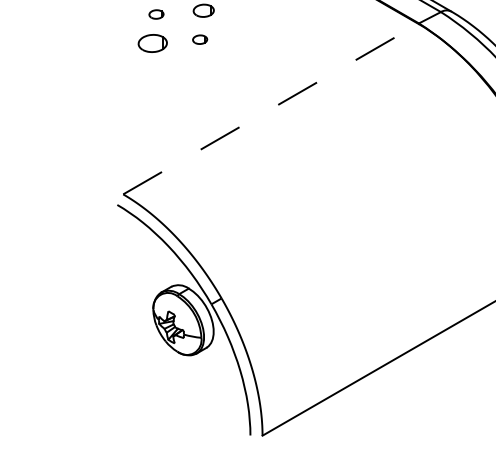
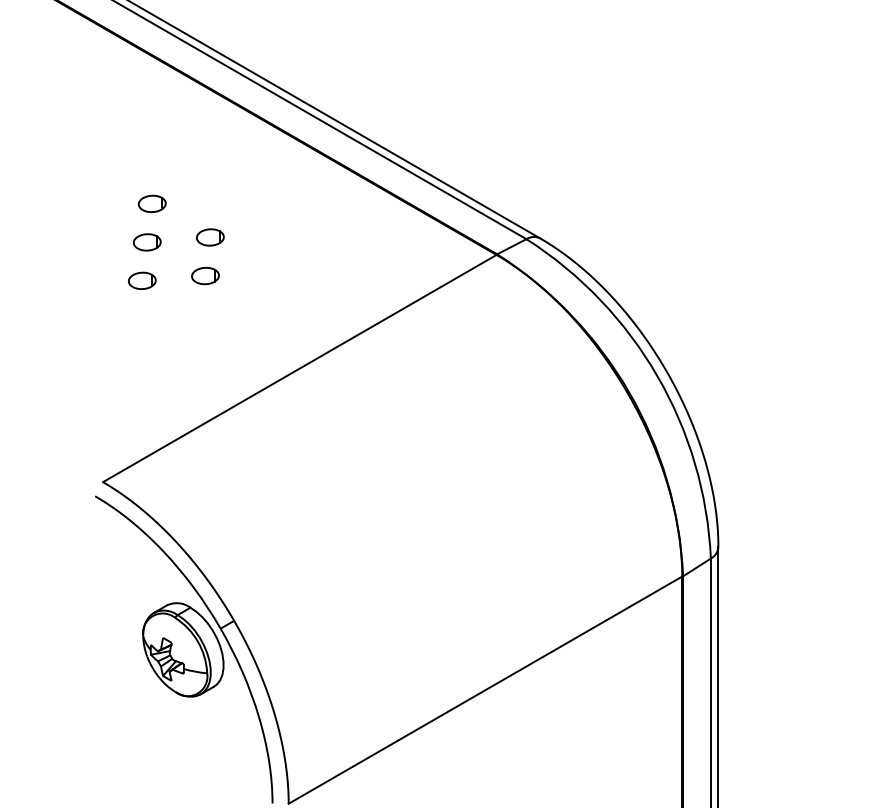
part: (156, 14) -> (147, 242), size x1.43
part: (200, 39) -> (205, 275), size x1.43
part: (152, 43) -> (141, 280), size x0.71
line: (271, 109) -> (300, 368), dashed -> solid

